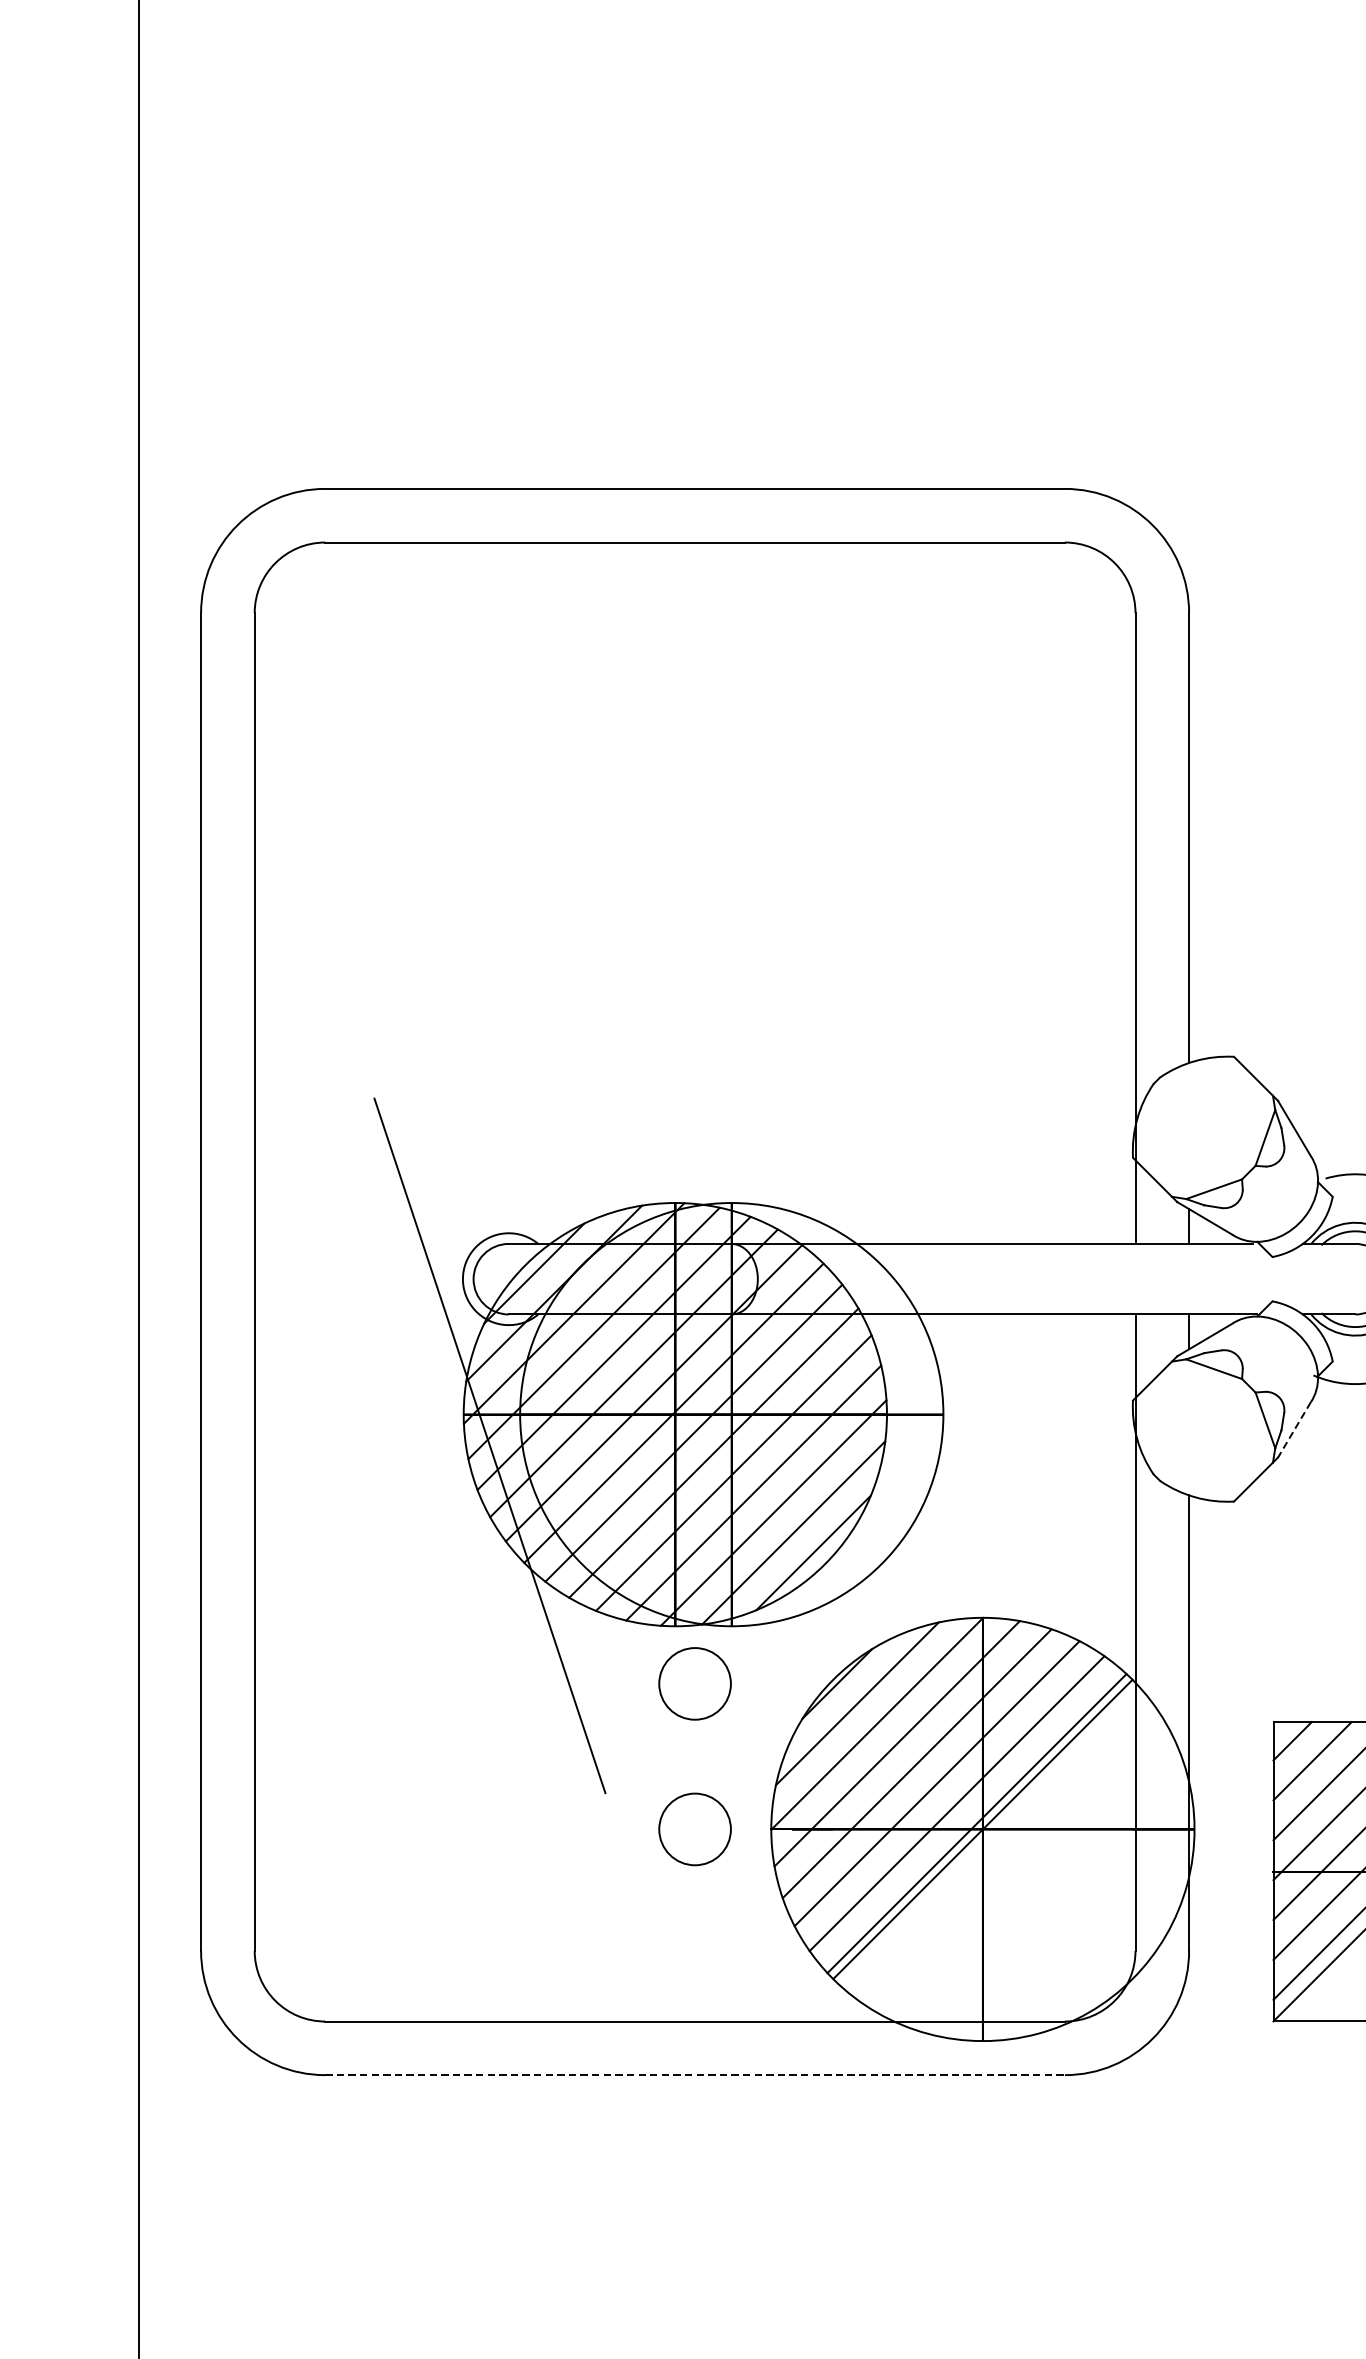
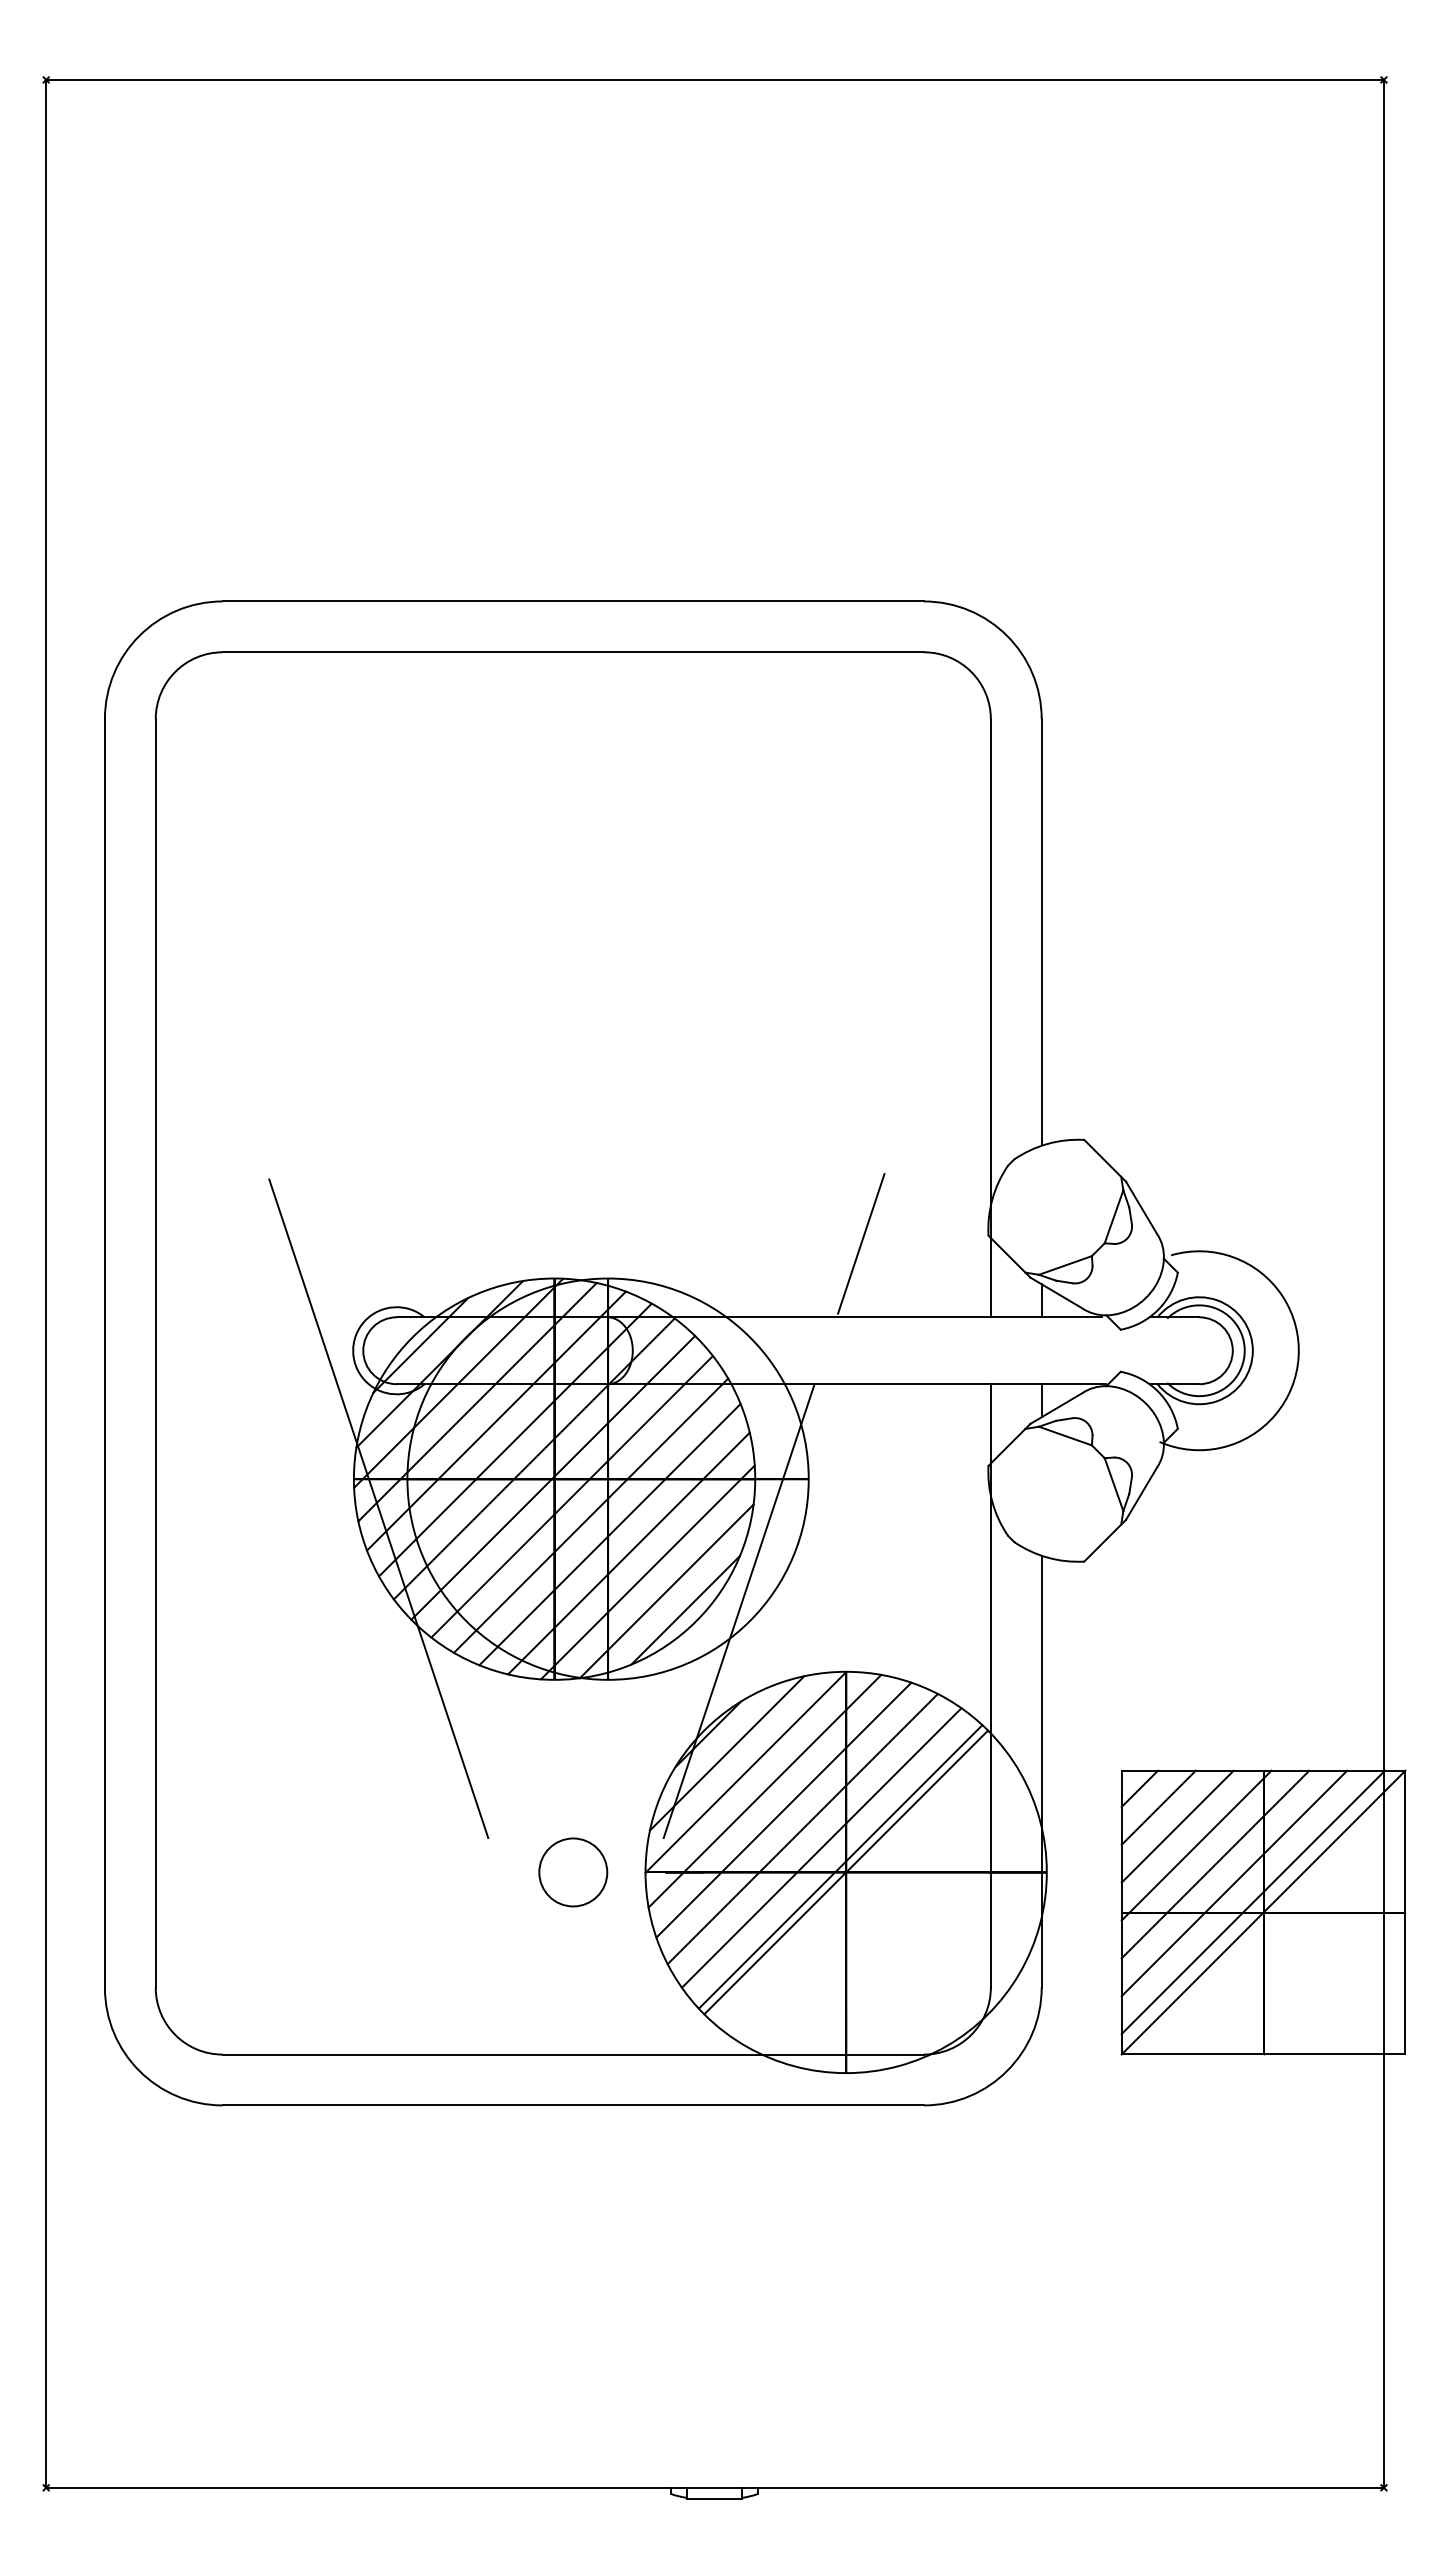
line: (999, 1166) -> (861, 1243), added
line: (1294, 1430) -> (1141, 1494), dashed -> solid
line: (869, 1554) -> (738, 1611), added
circle: (695, 1683) -> (573, 1734), removed
line: (695, 2075) -> (573, 2105), dashed -> solid

